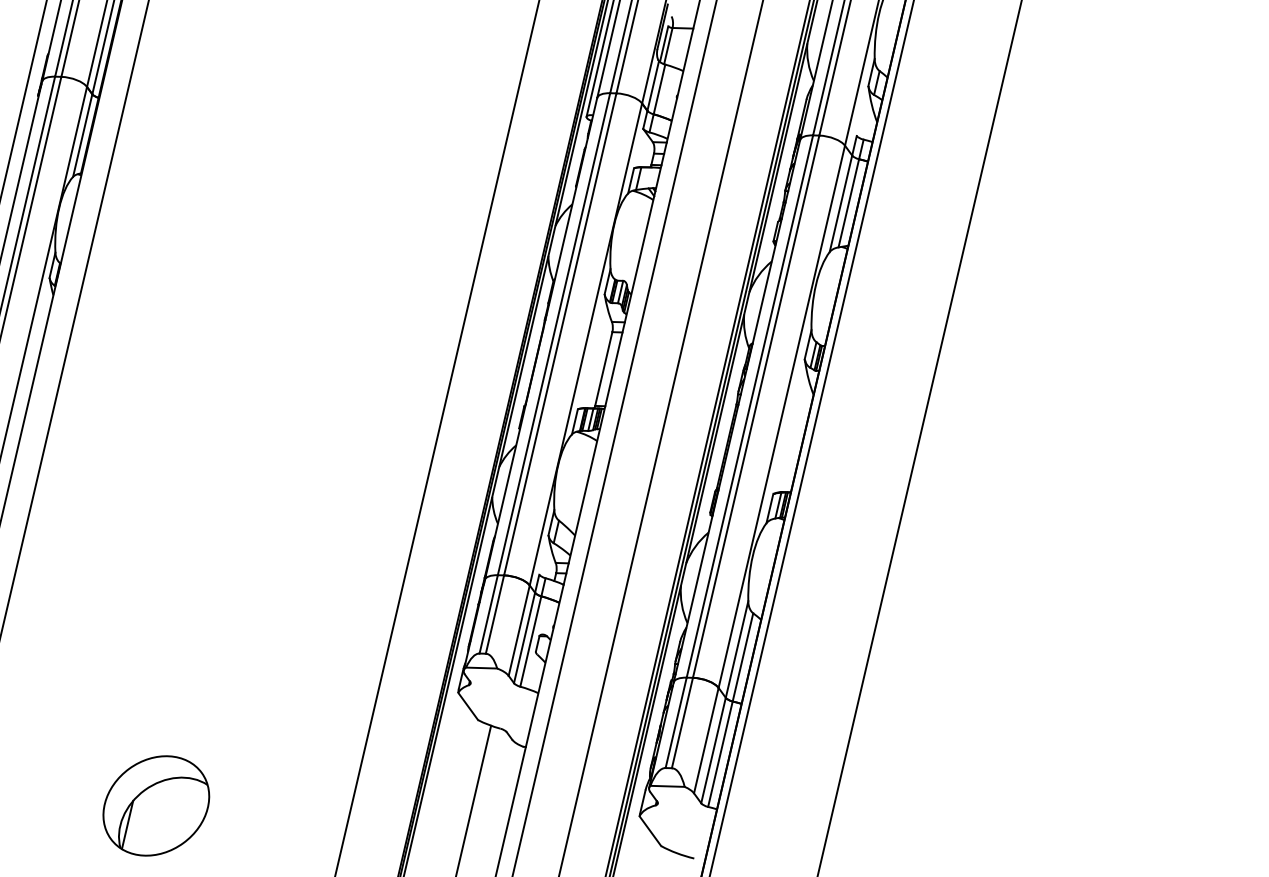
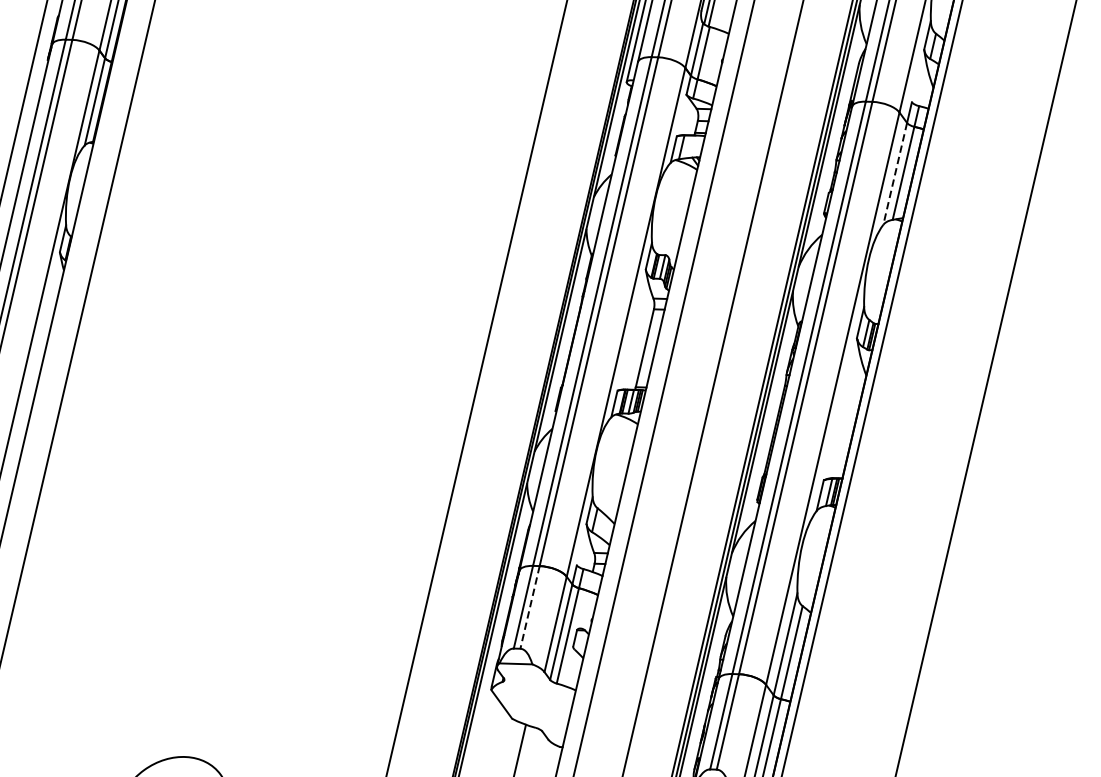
line: (840, 203) -> (894, 173), solid -> dashed
line: (494, 615) -> (529, 608), solid -> dashed

